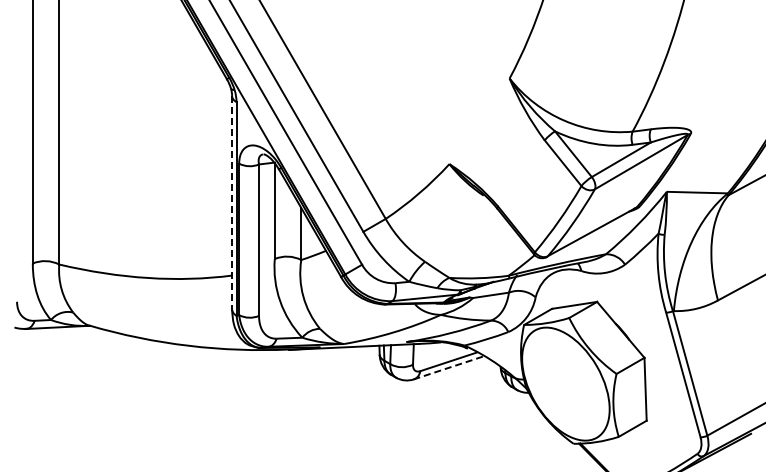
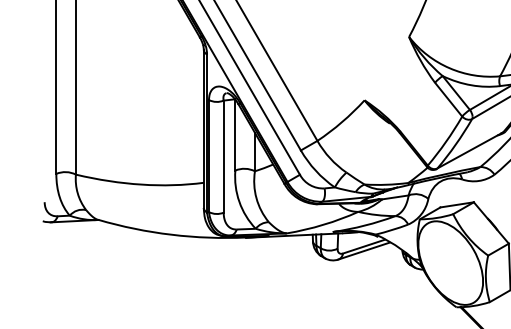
line: (232, 202) -> (204, 128), dashed -> solid
line: (448, 367) -> (363, 250), dashed -> solid

